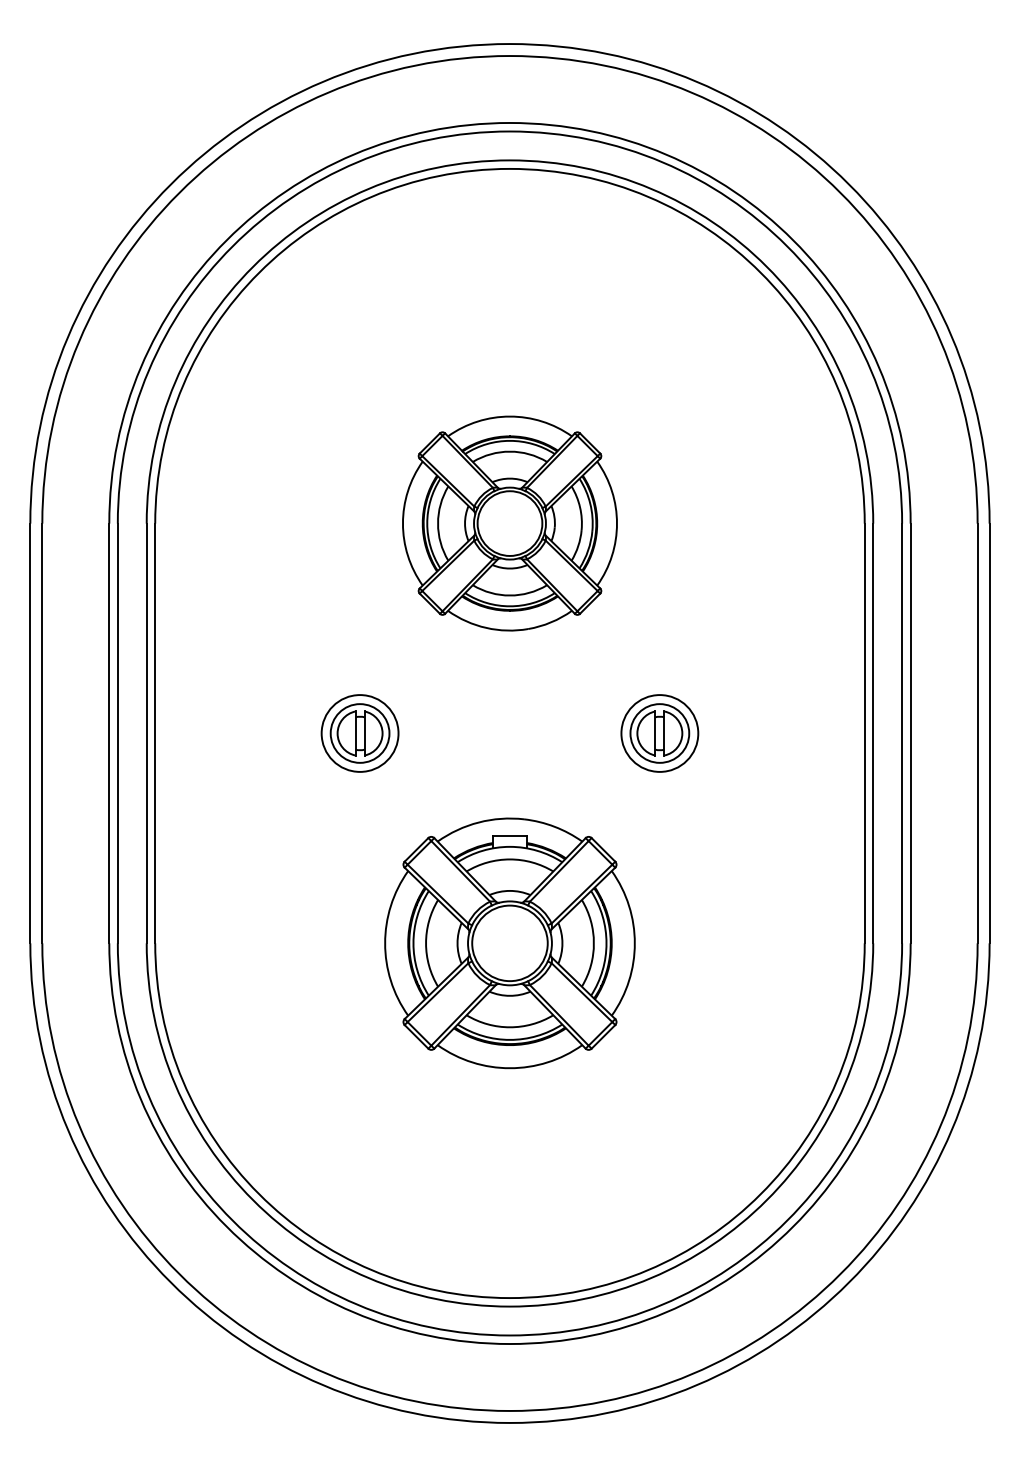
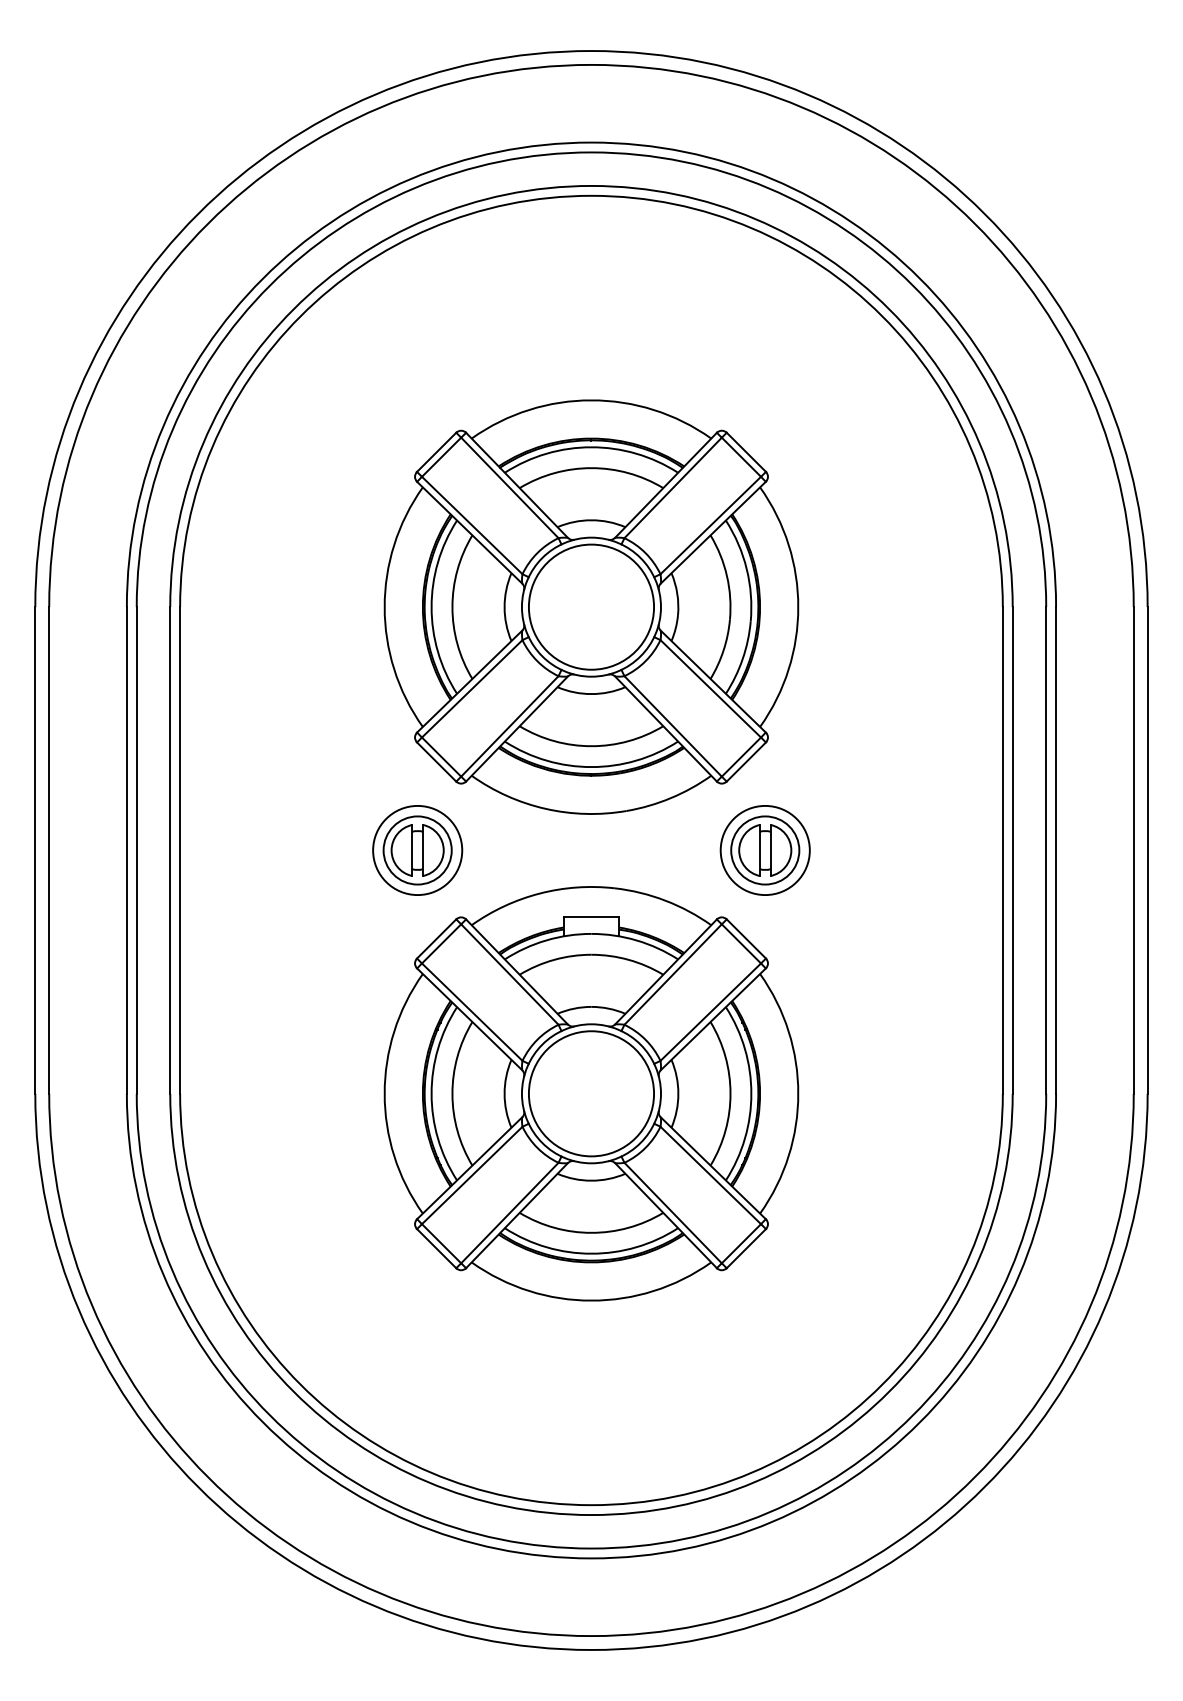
part: (510, 523) -> (591, 606), size x1.67
part: (510, 943) -> (591, 1093), size x1.43

